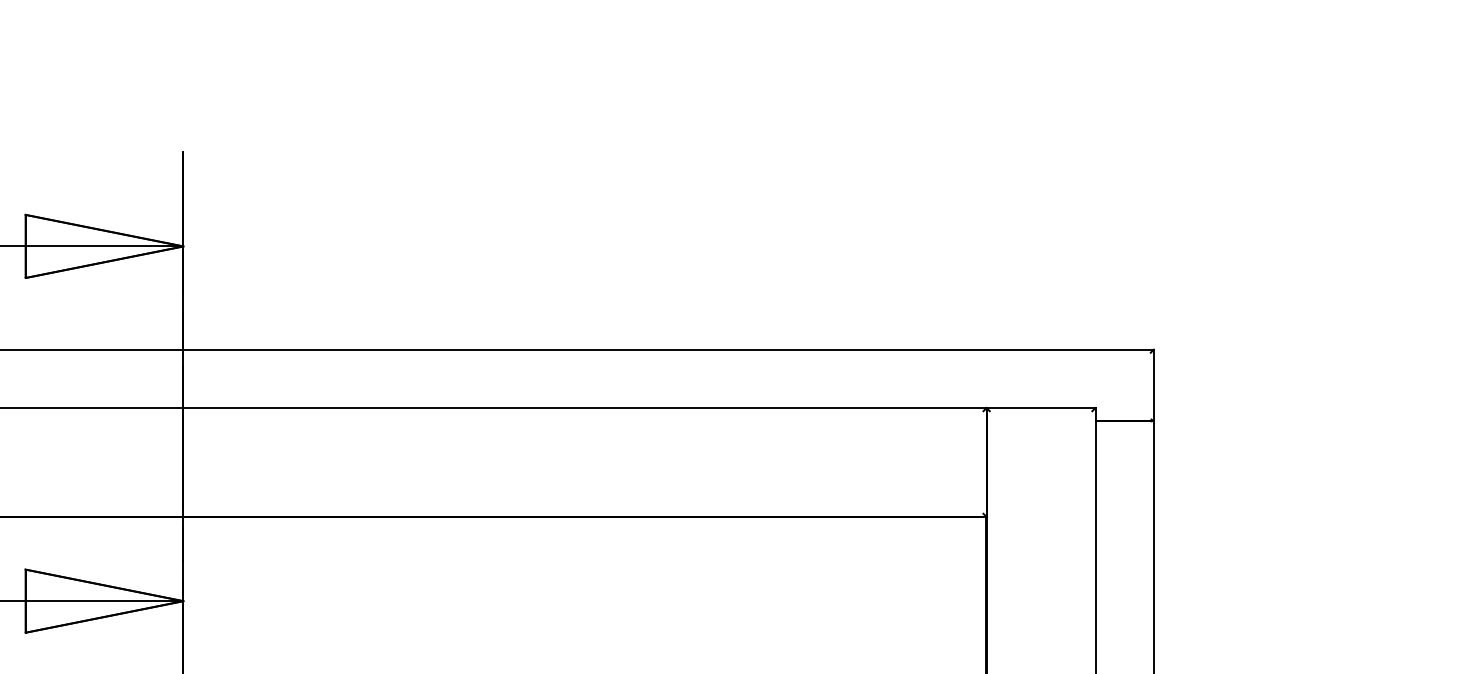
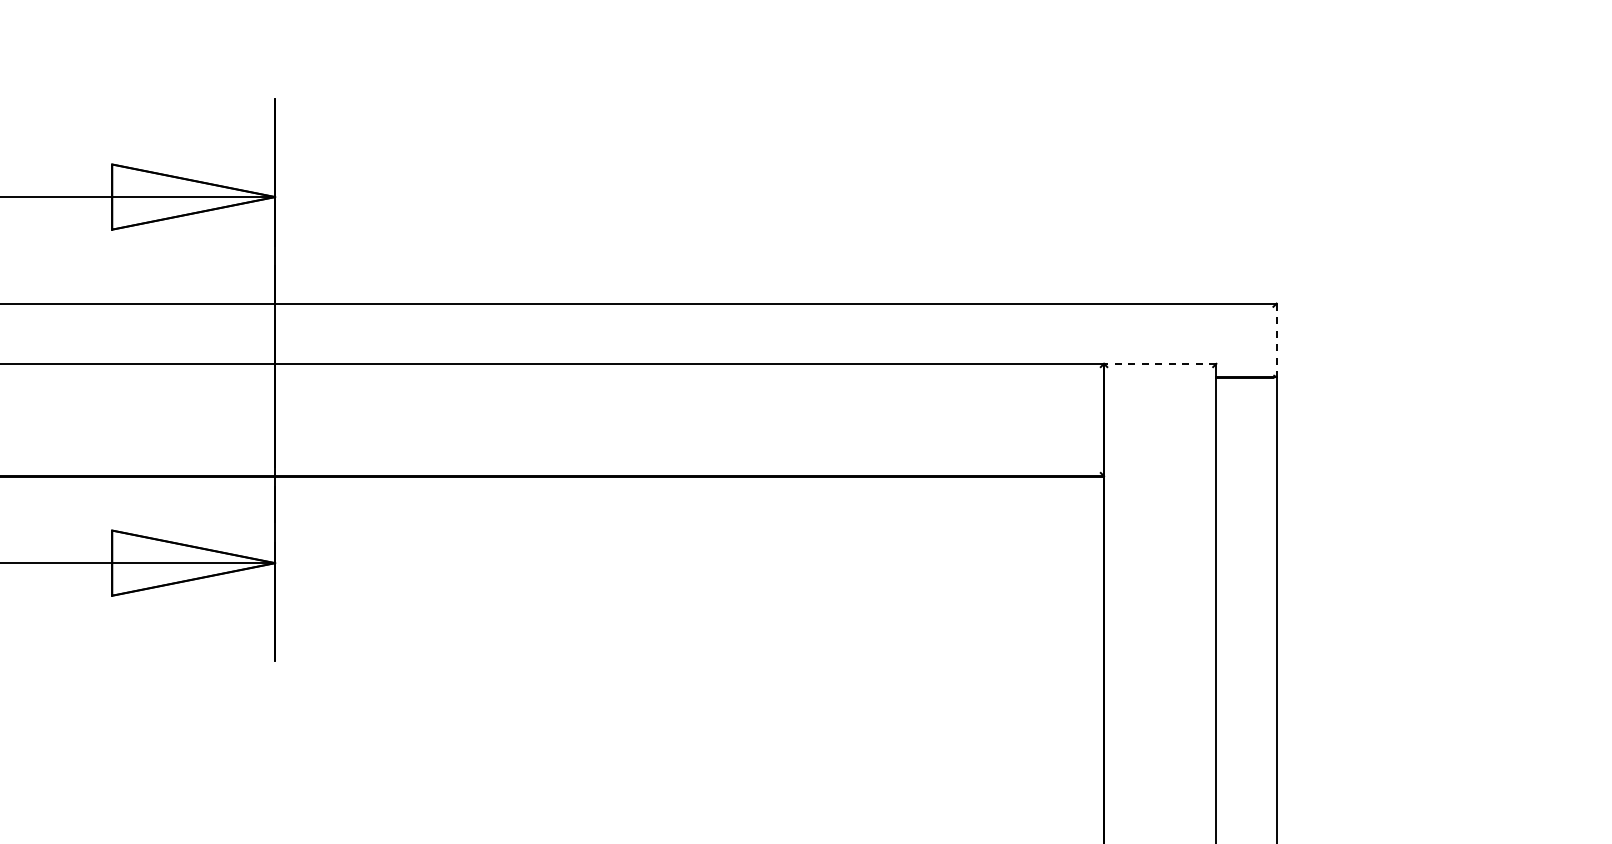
line: (1153, 385) -> (1276, 340), solid -> dashed
line: (1040, 407) -> (1159, 363), solid -> dashed

